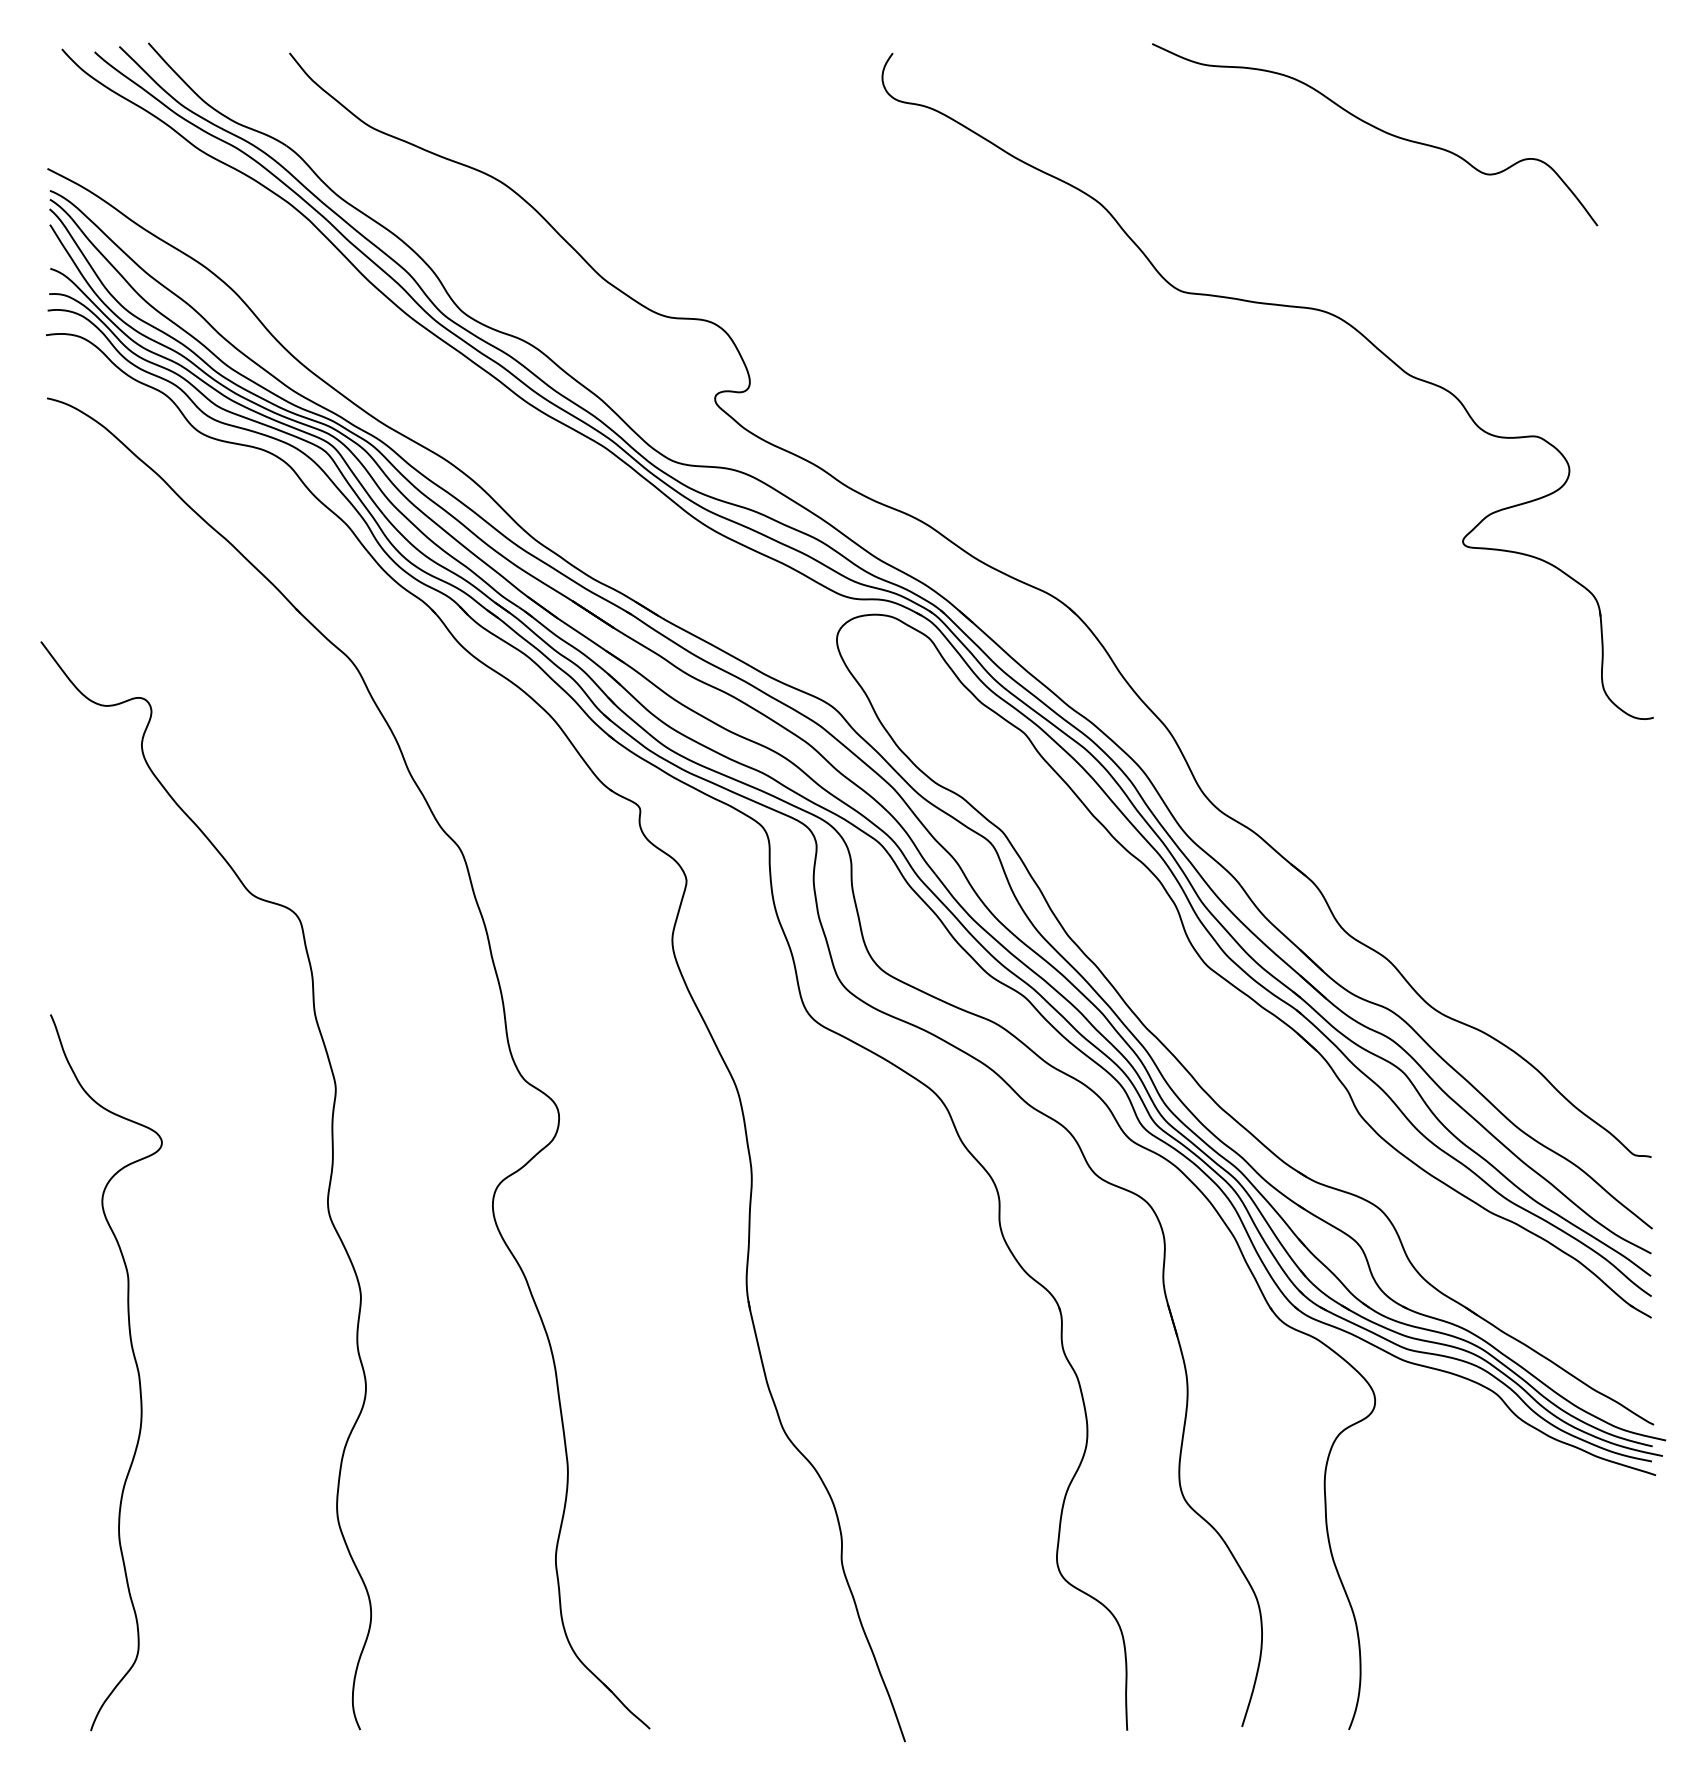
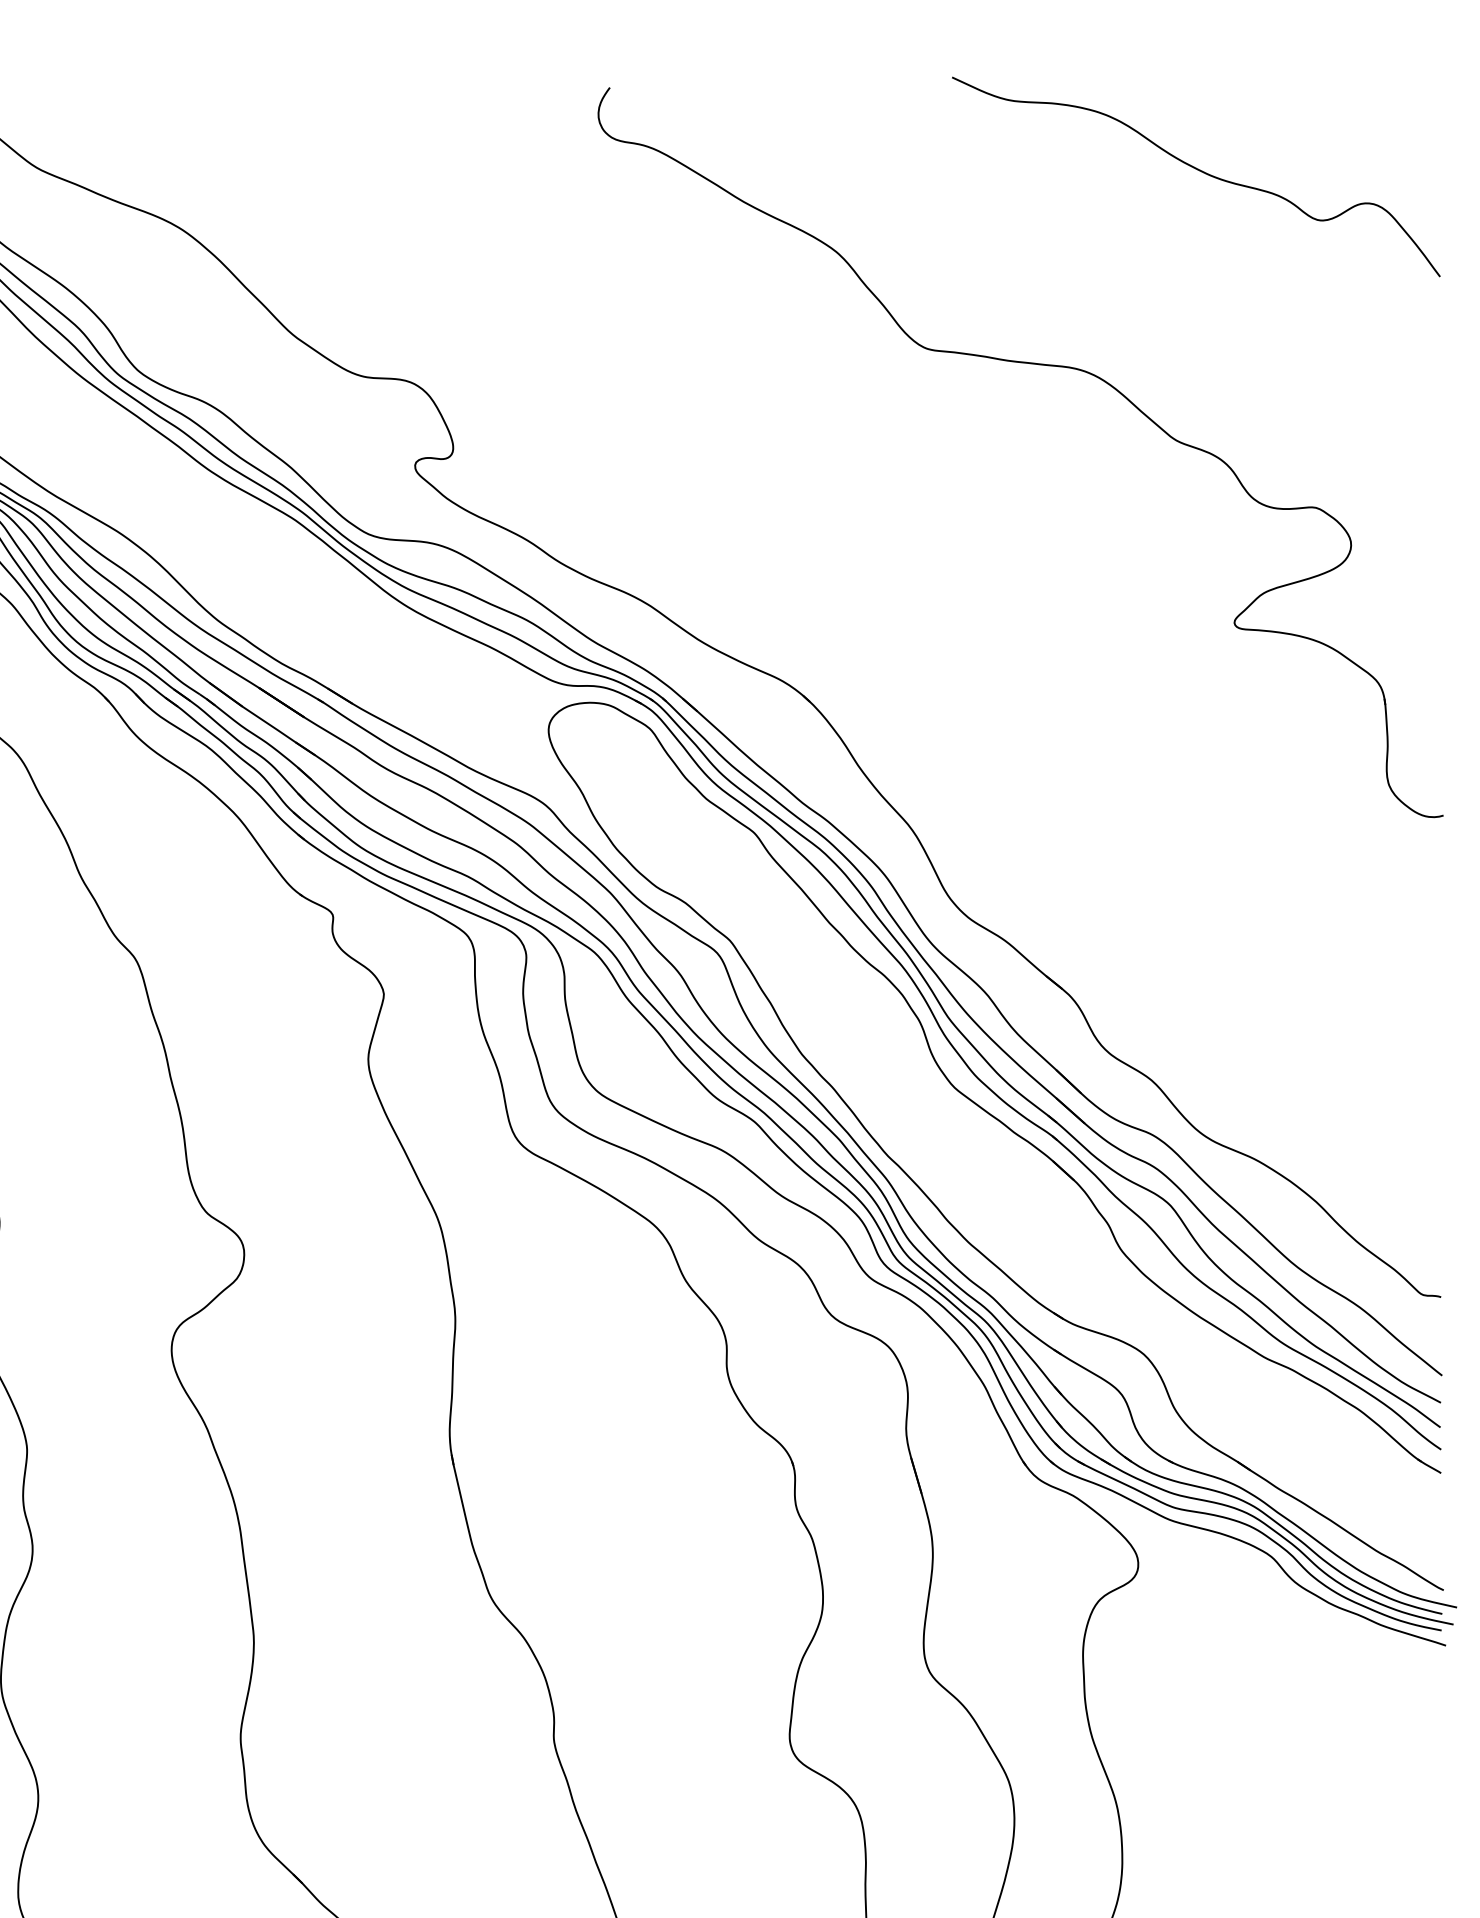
curve: (1377, 129) -> (1198, 171), moved

